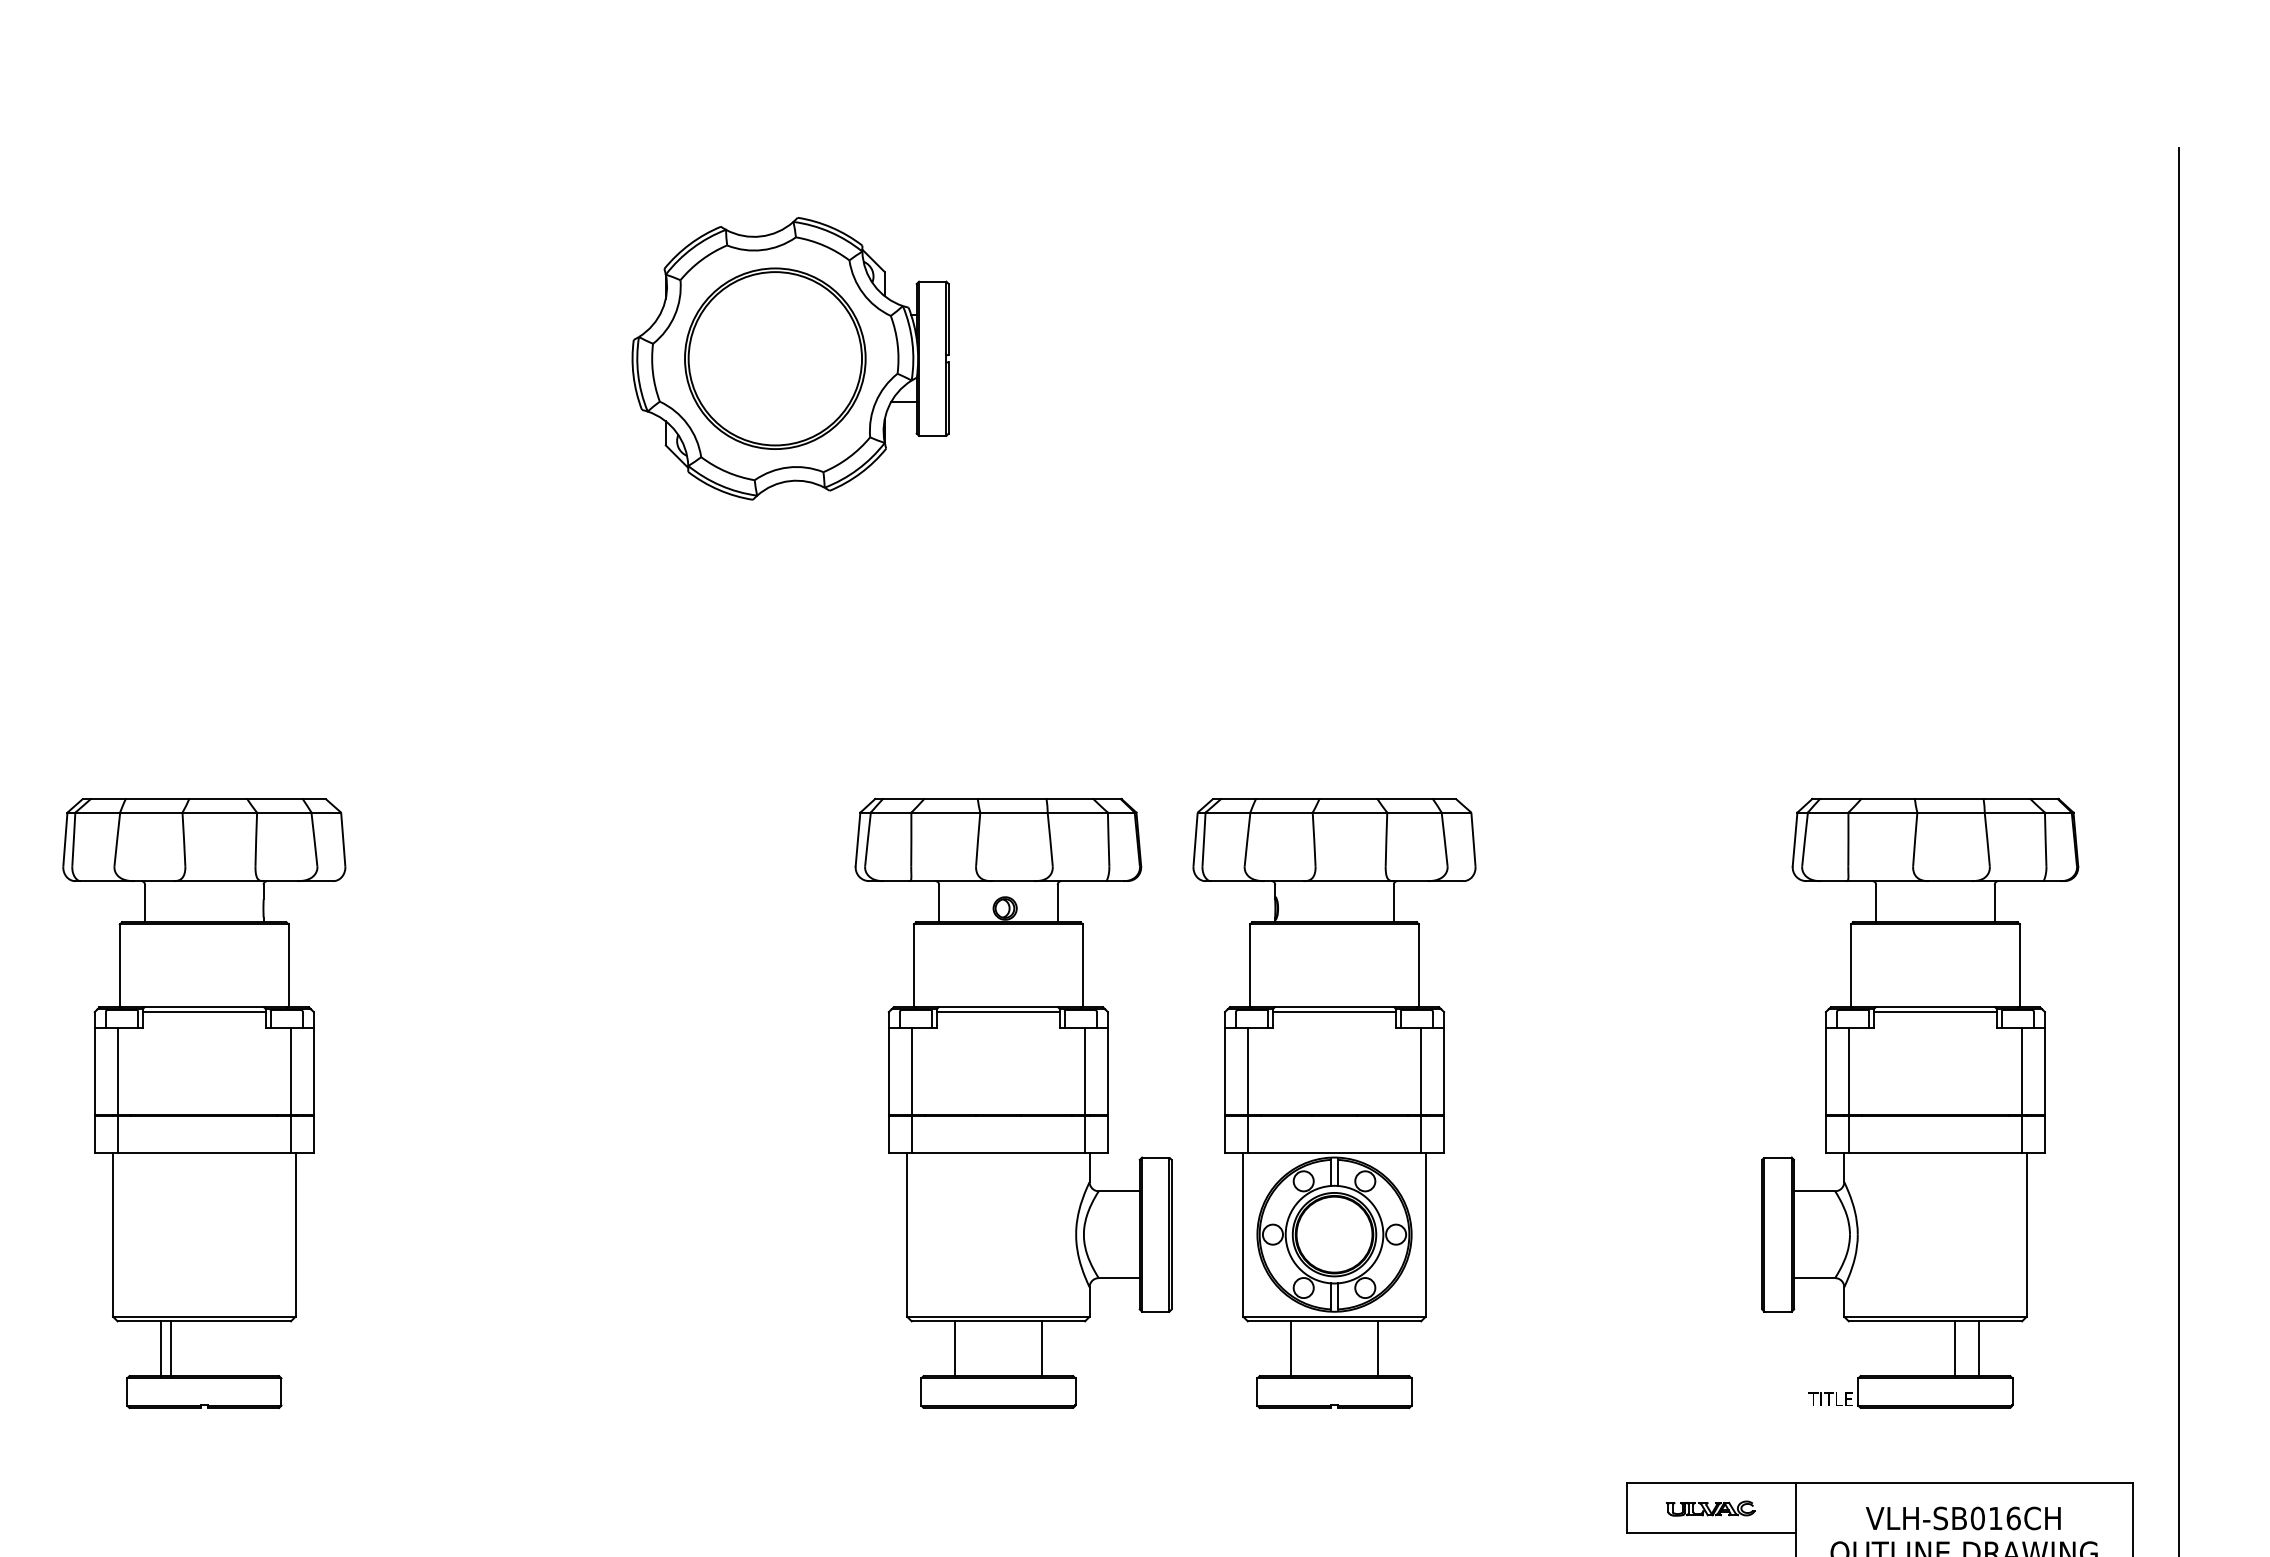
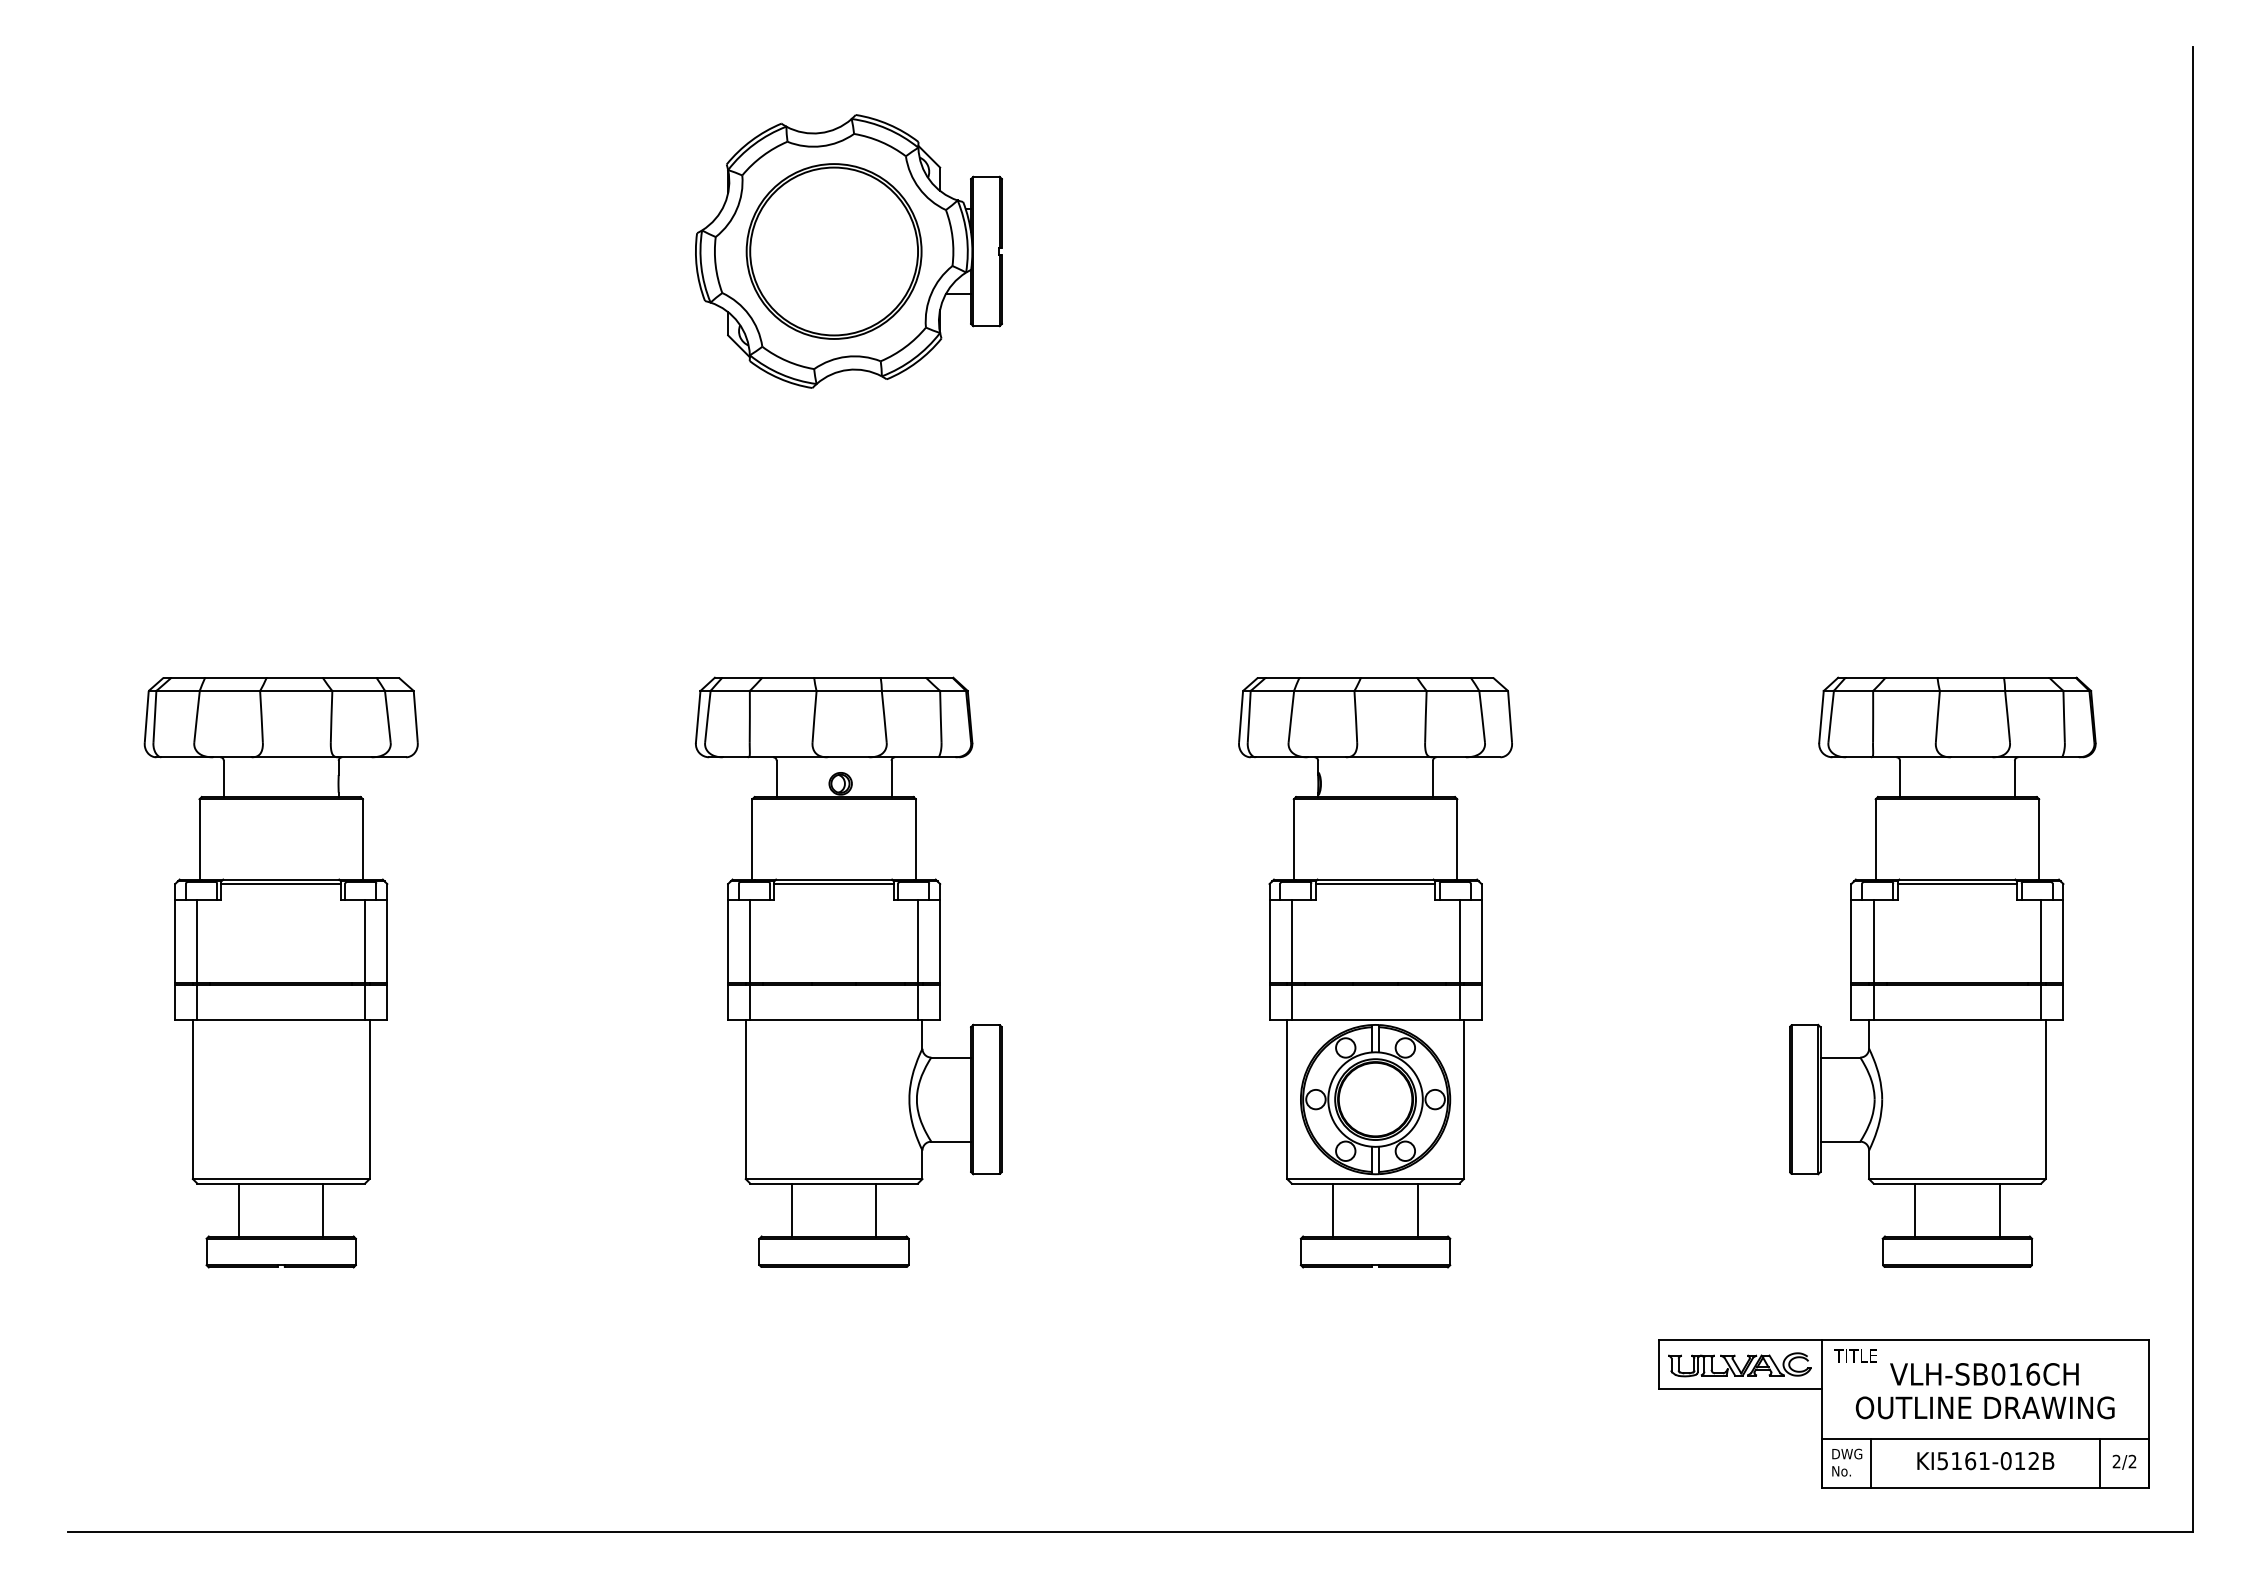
part: (1013, 1102) -> (848, 971), moved
line: (171, 1348) -> (323, 1209), moved
line: (1955, 1348) -> (1915, 1209), moved
text: (1830, 1398) -> (1855, 1355), moved
part: (1710, 1508) -> (1739, 1364), size x1.67

